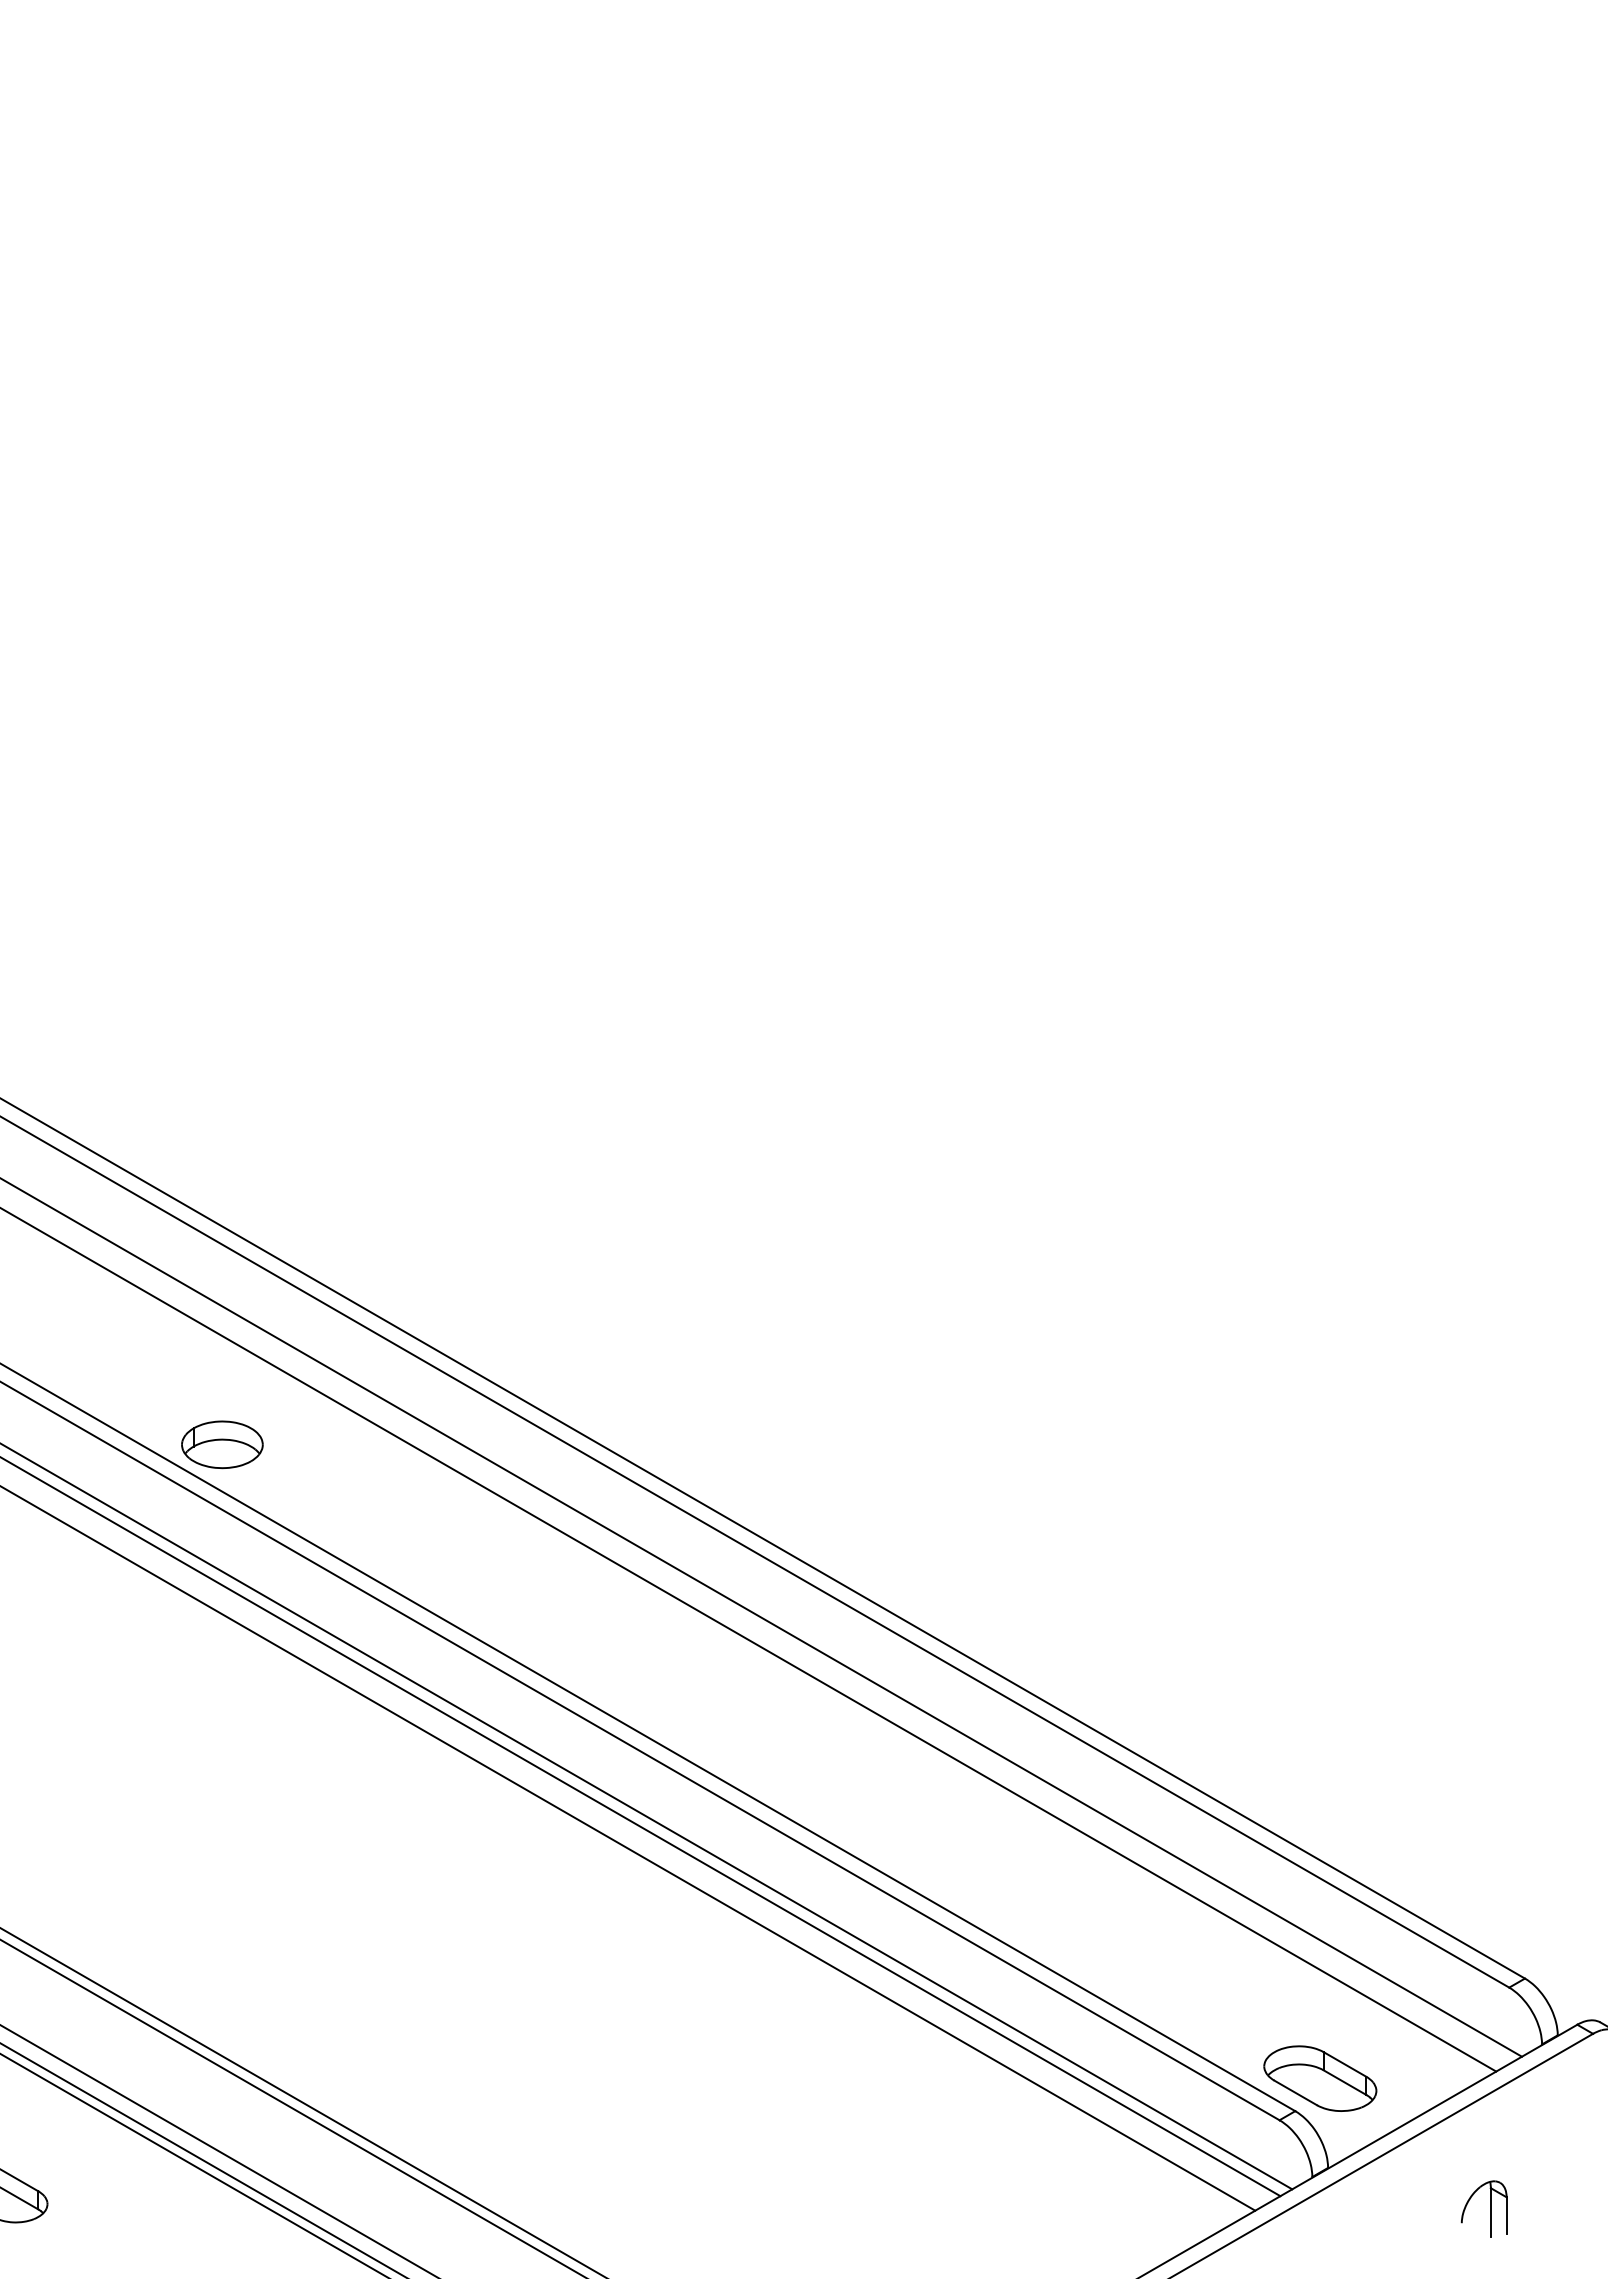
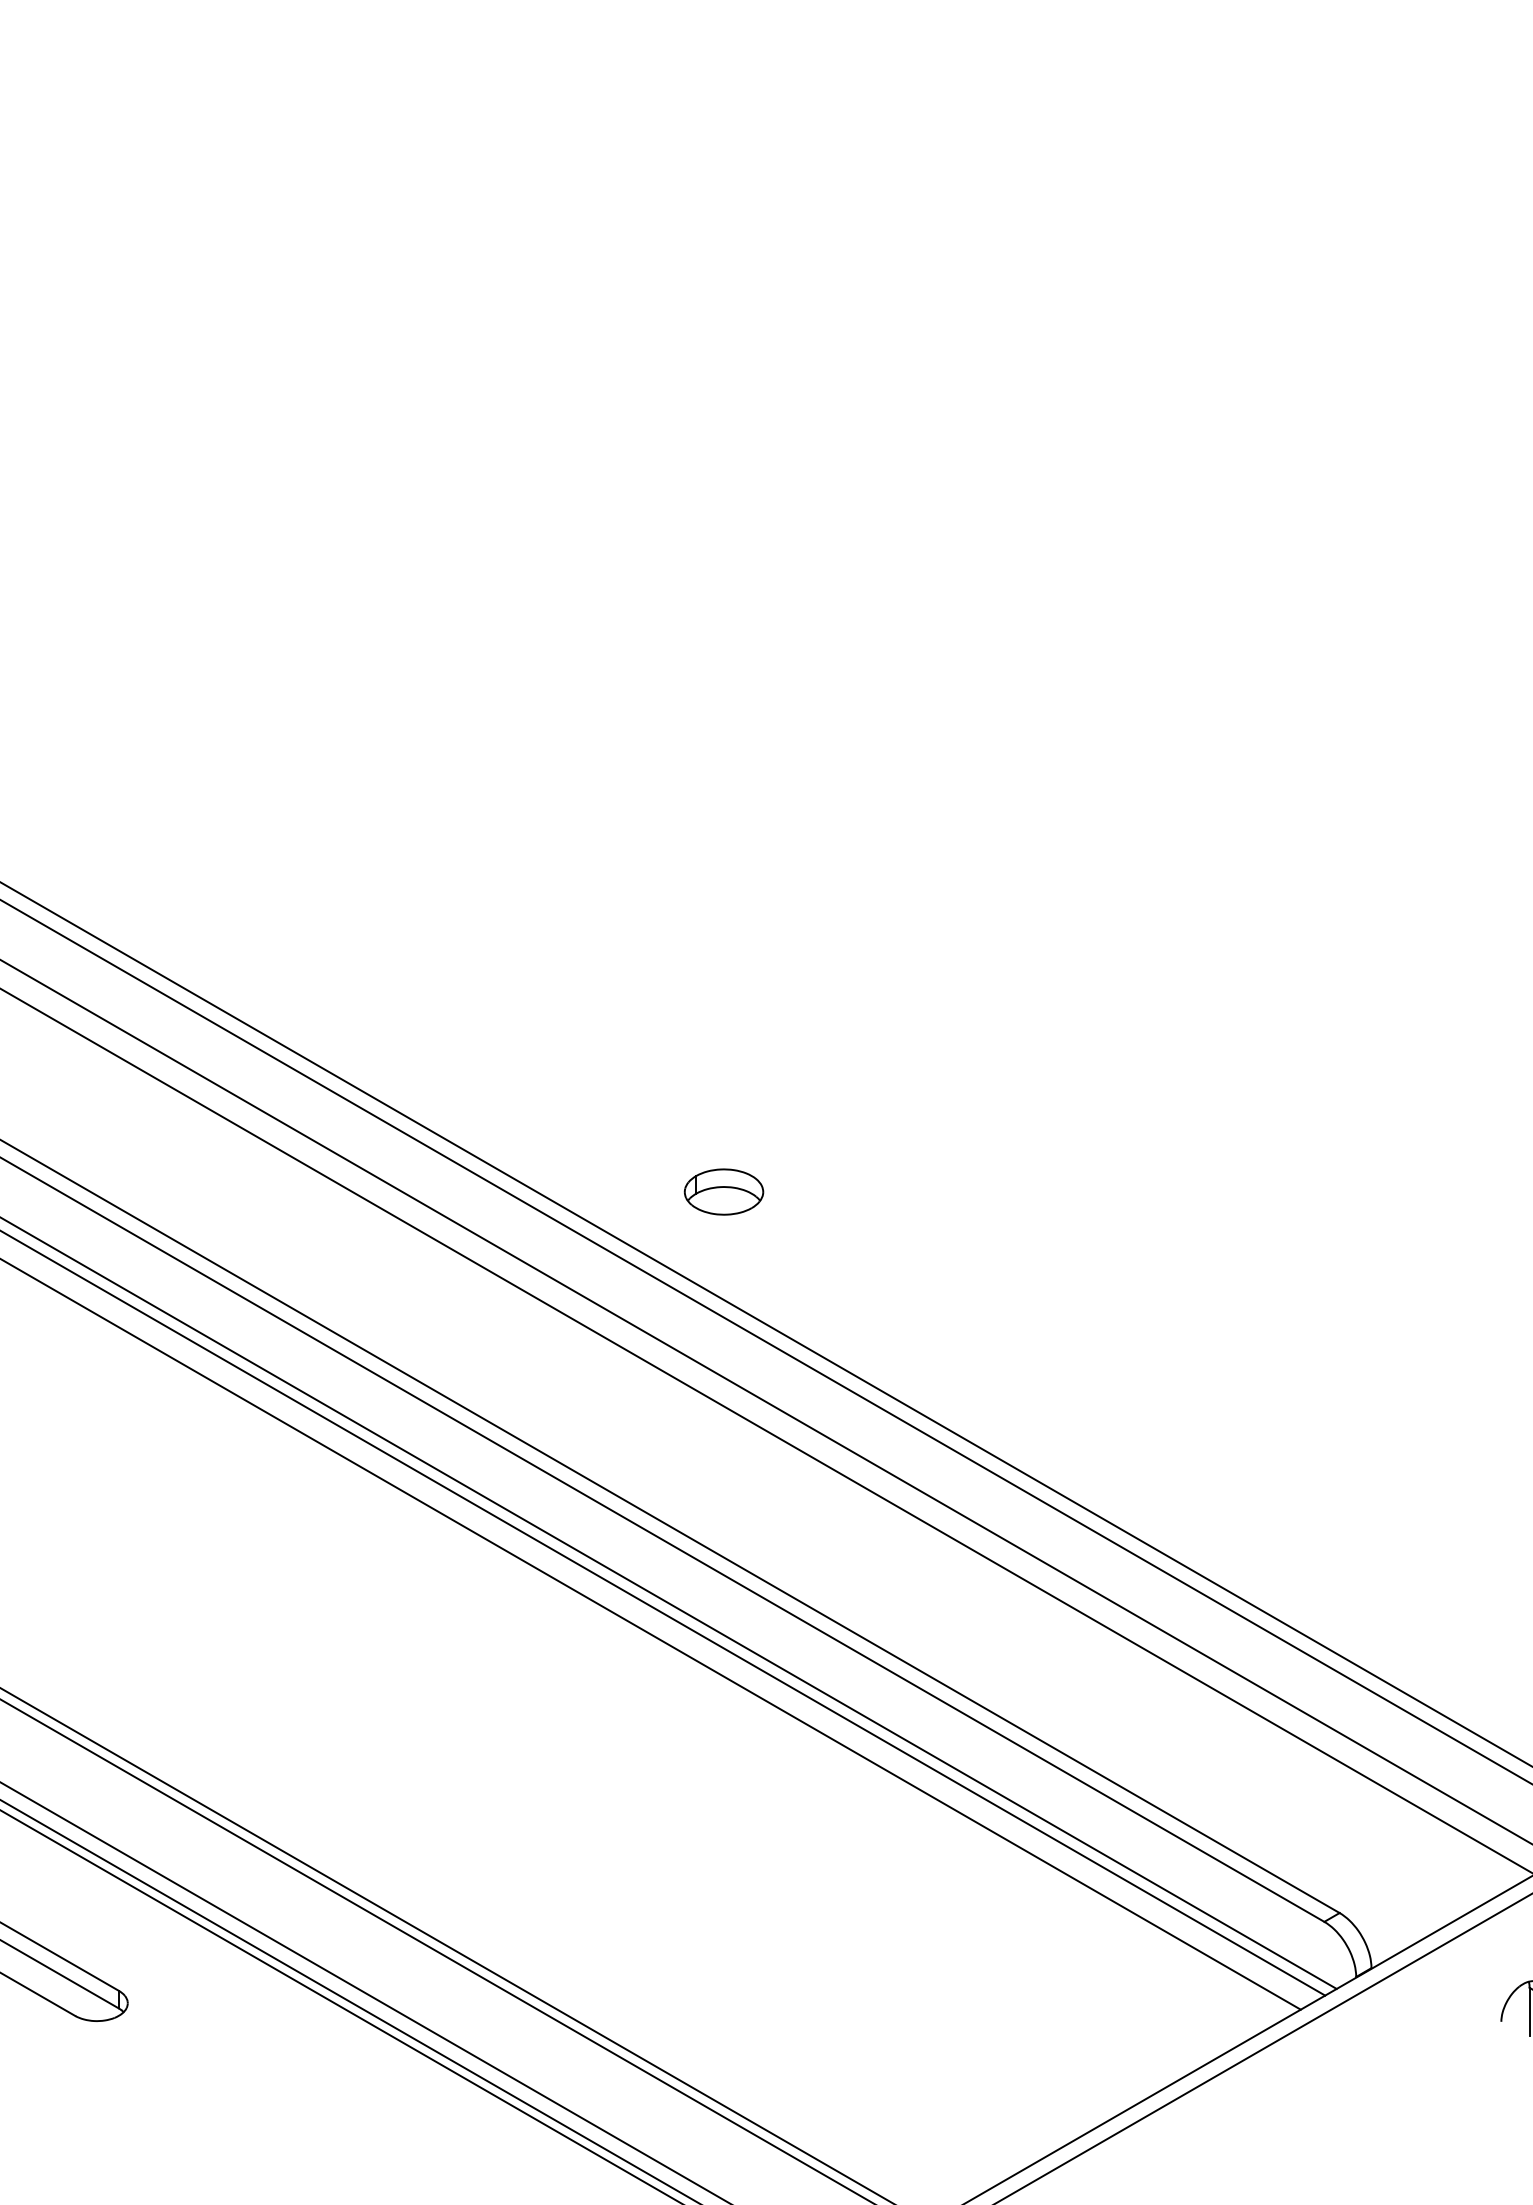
part: (222, 1444) -> (724, 1191), moved
part: (1320, 2078) -> (1364, 1881), removed

